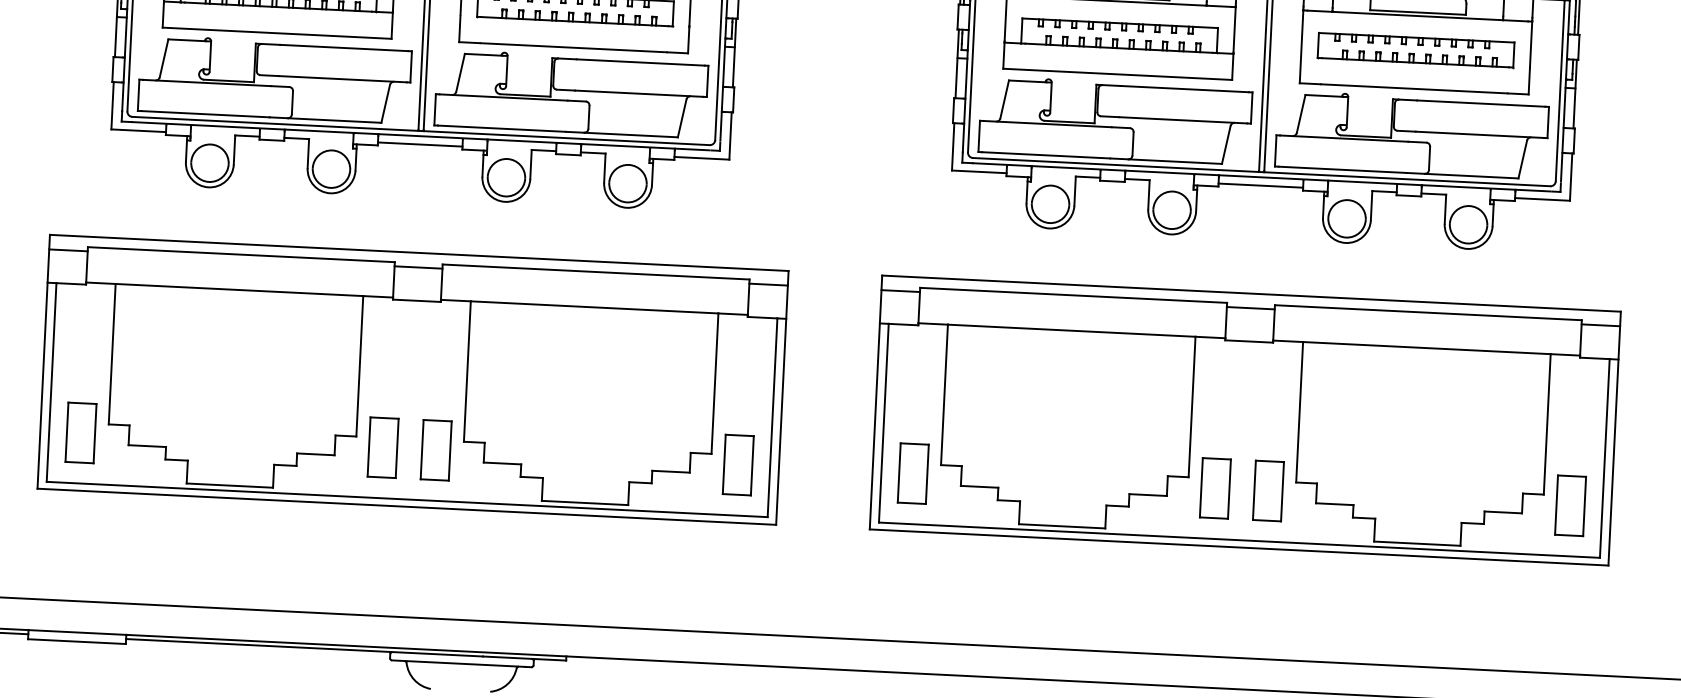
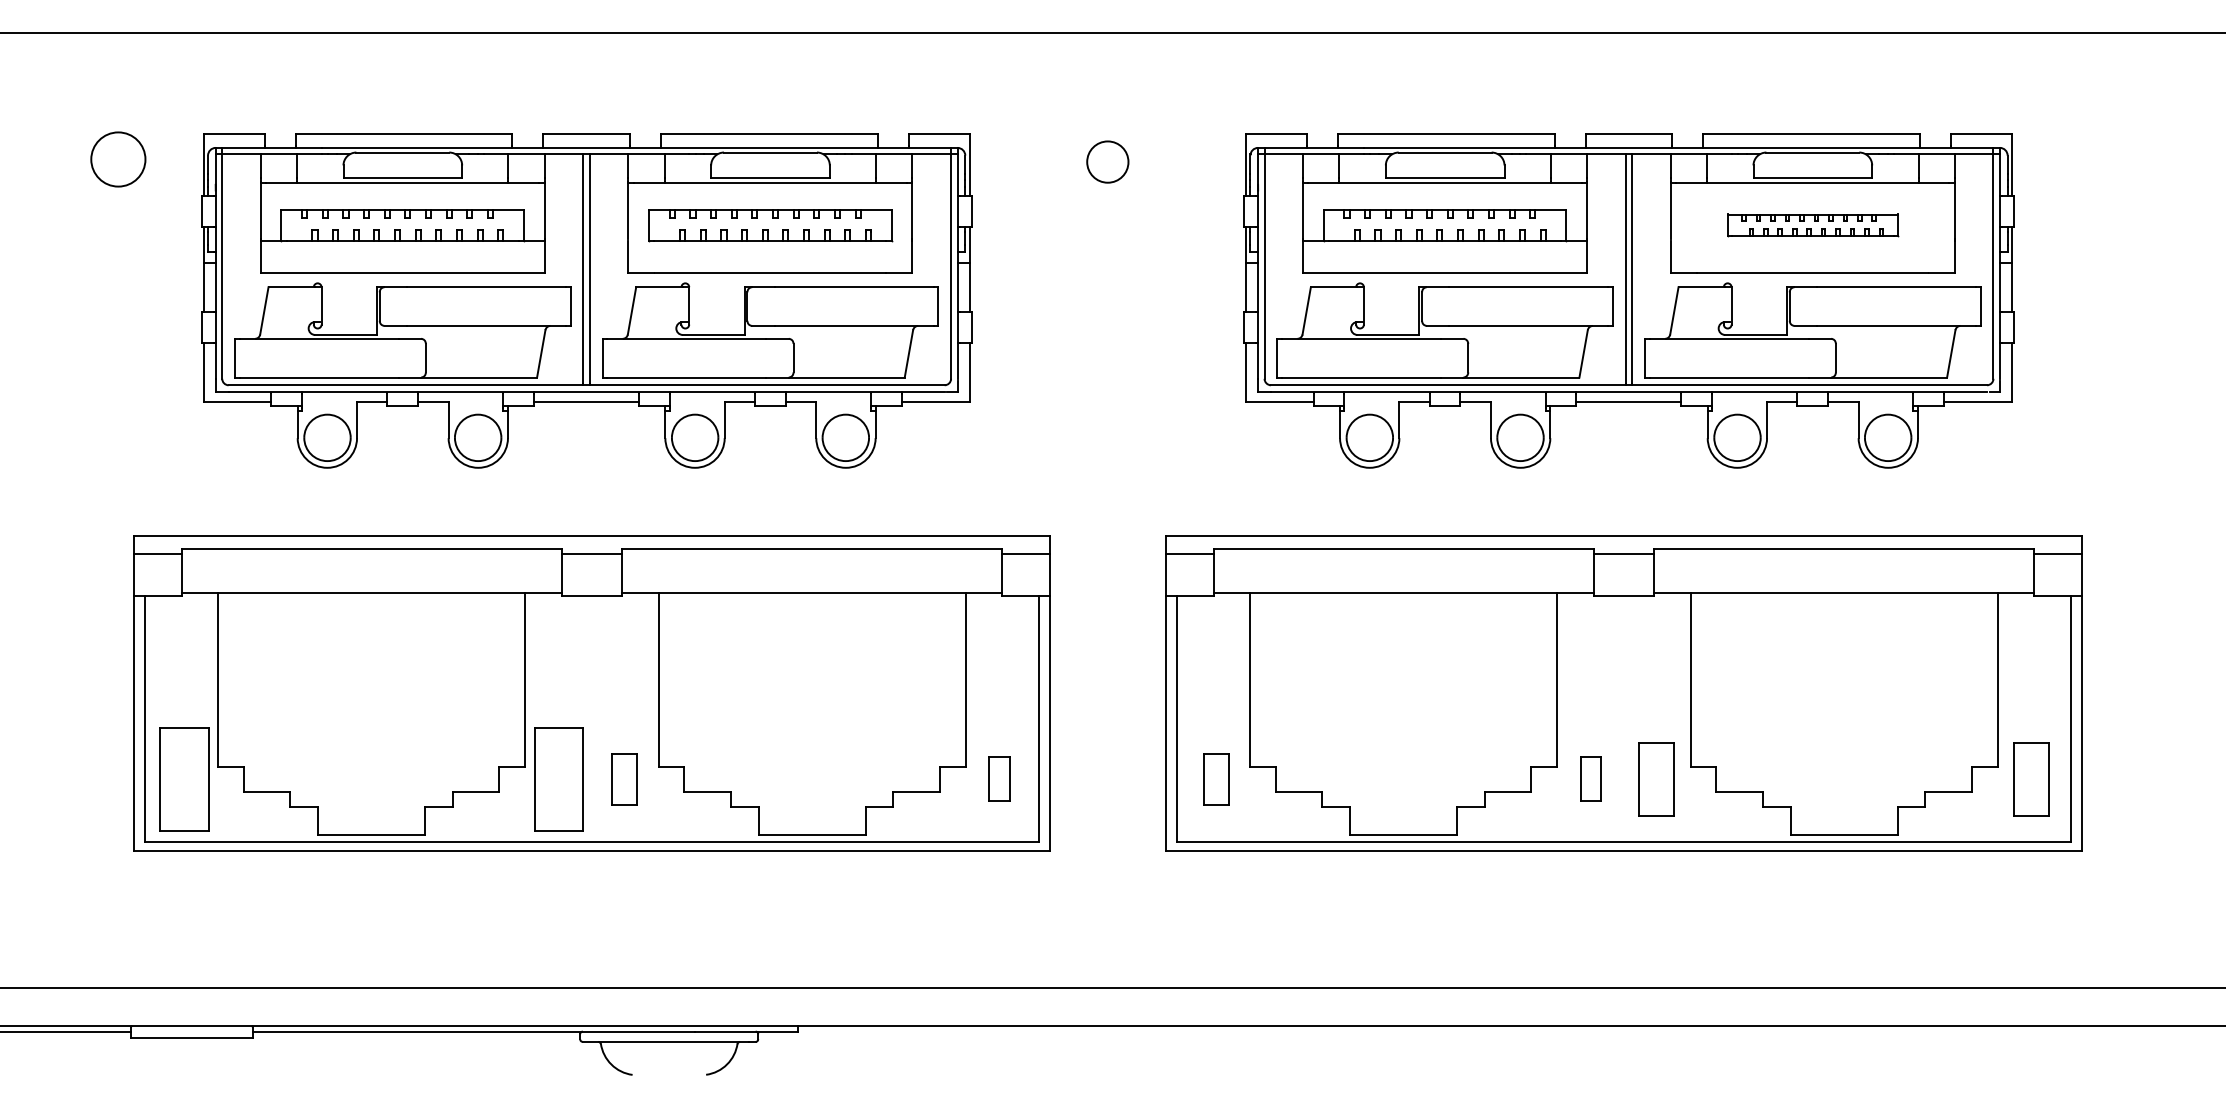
part: (1415, 50) -> (1812, 225), size x0.7
part: (81, 433) -> (184, 779), size x1.4
part: (382, 447) -> (558, 779), size x1.4
part: (436, 450) -> (624, 779), size x0.7
part: (738, 465) -> (999, 779), size x0.6
part: (913, 473) -> (1216, 779), size x0.7
part: (1215, 488) -> (1590, 779), size x0.6

